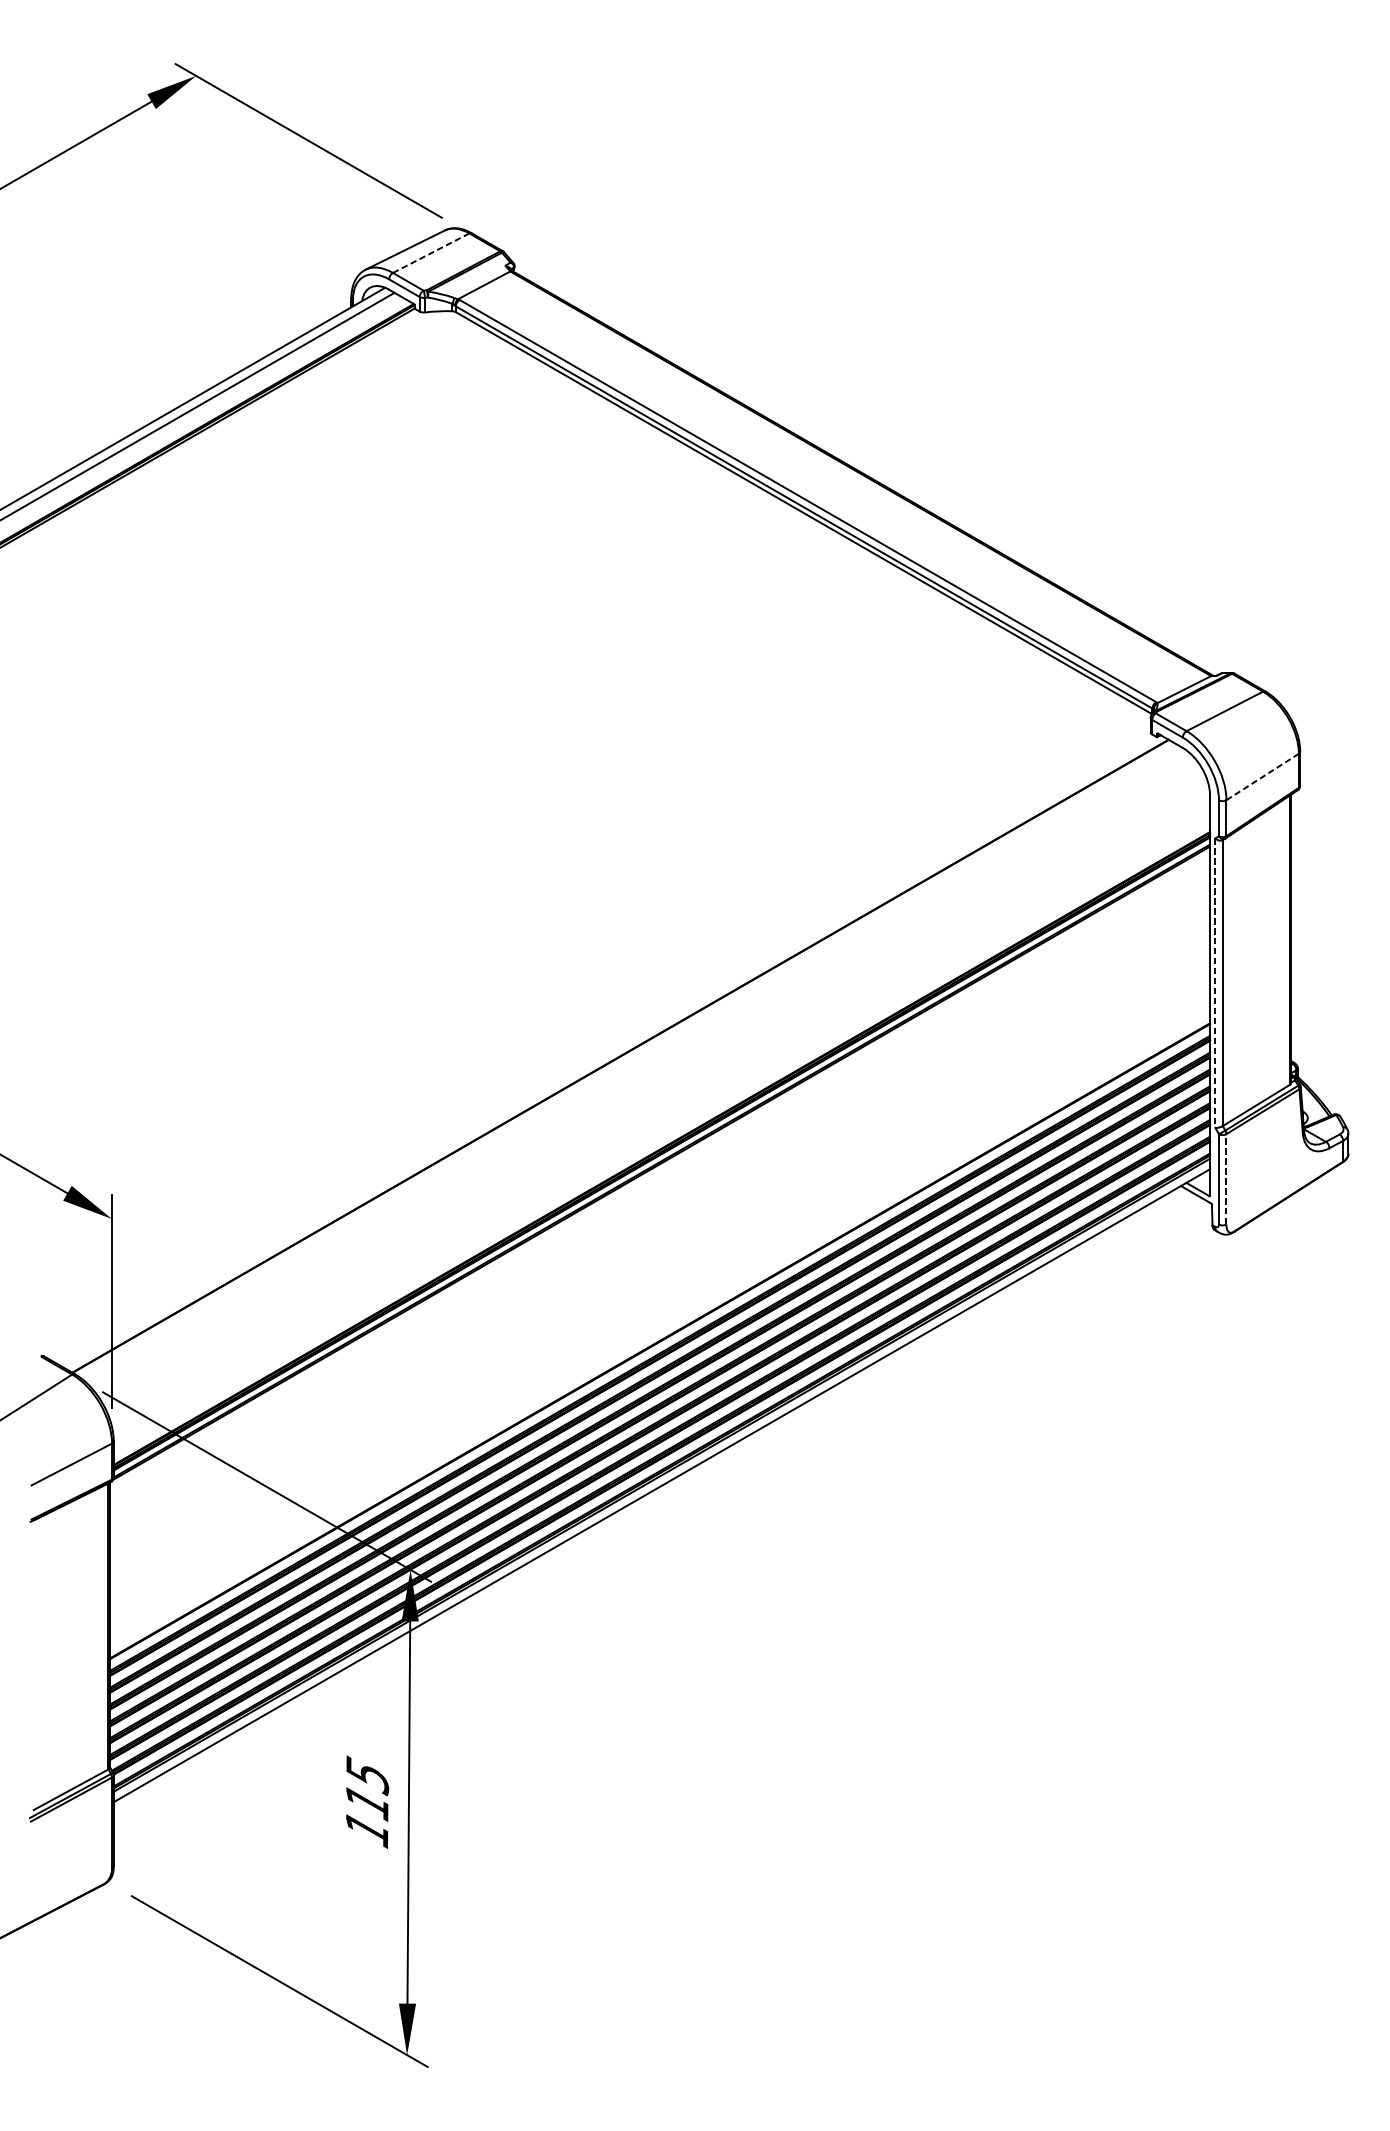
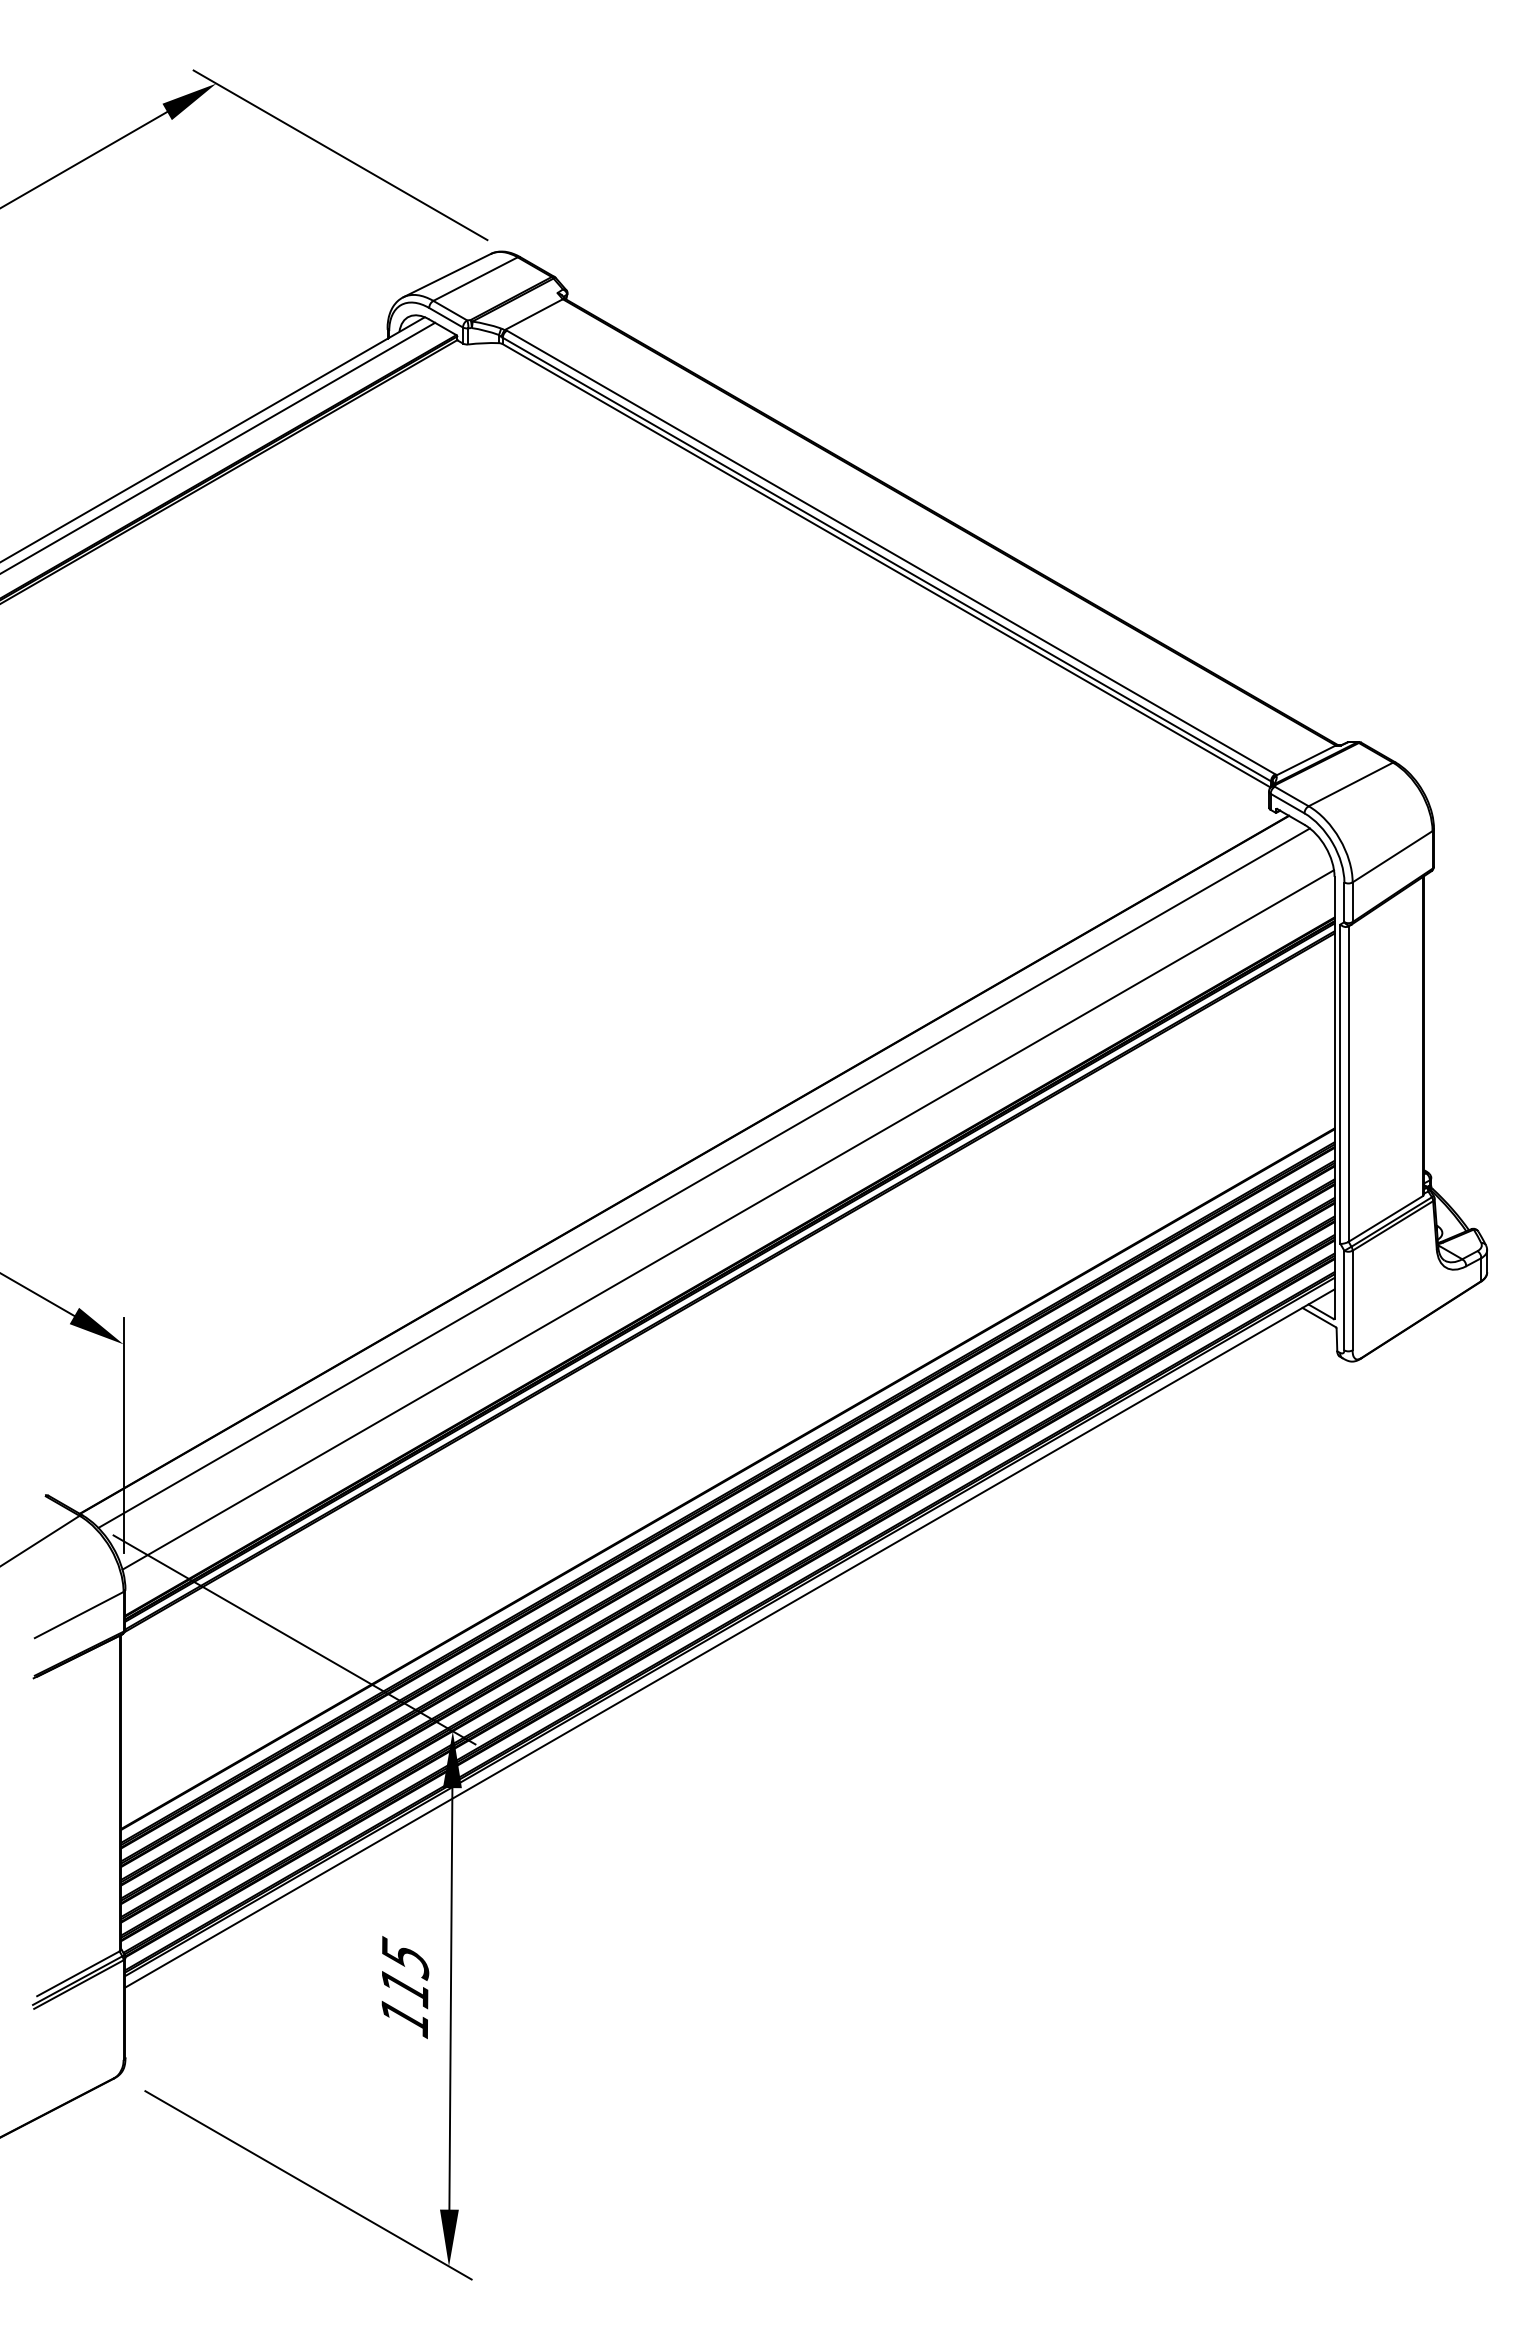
line: (432, 252) -> (476, 278), dashed -> solid
line: (1263, 776) -> (1393, 856), dashed -> solid
line: (1215, 983) -> (1340, 1084), dashed -> solid
line: (637, 1067) -> (703, 1177), added
line: (660, 1105) -> (728, 1219), added
line: (1226, 1179) -> (1352, 1300), dashed -> solid

